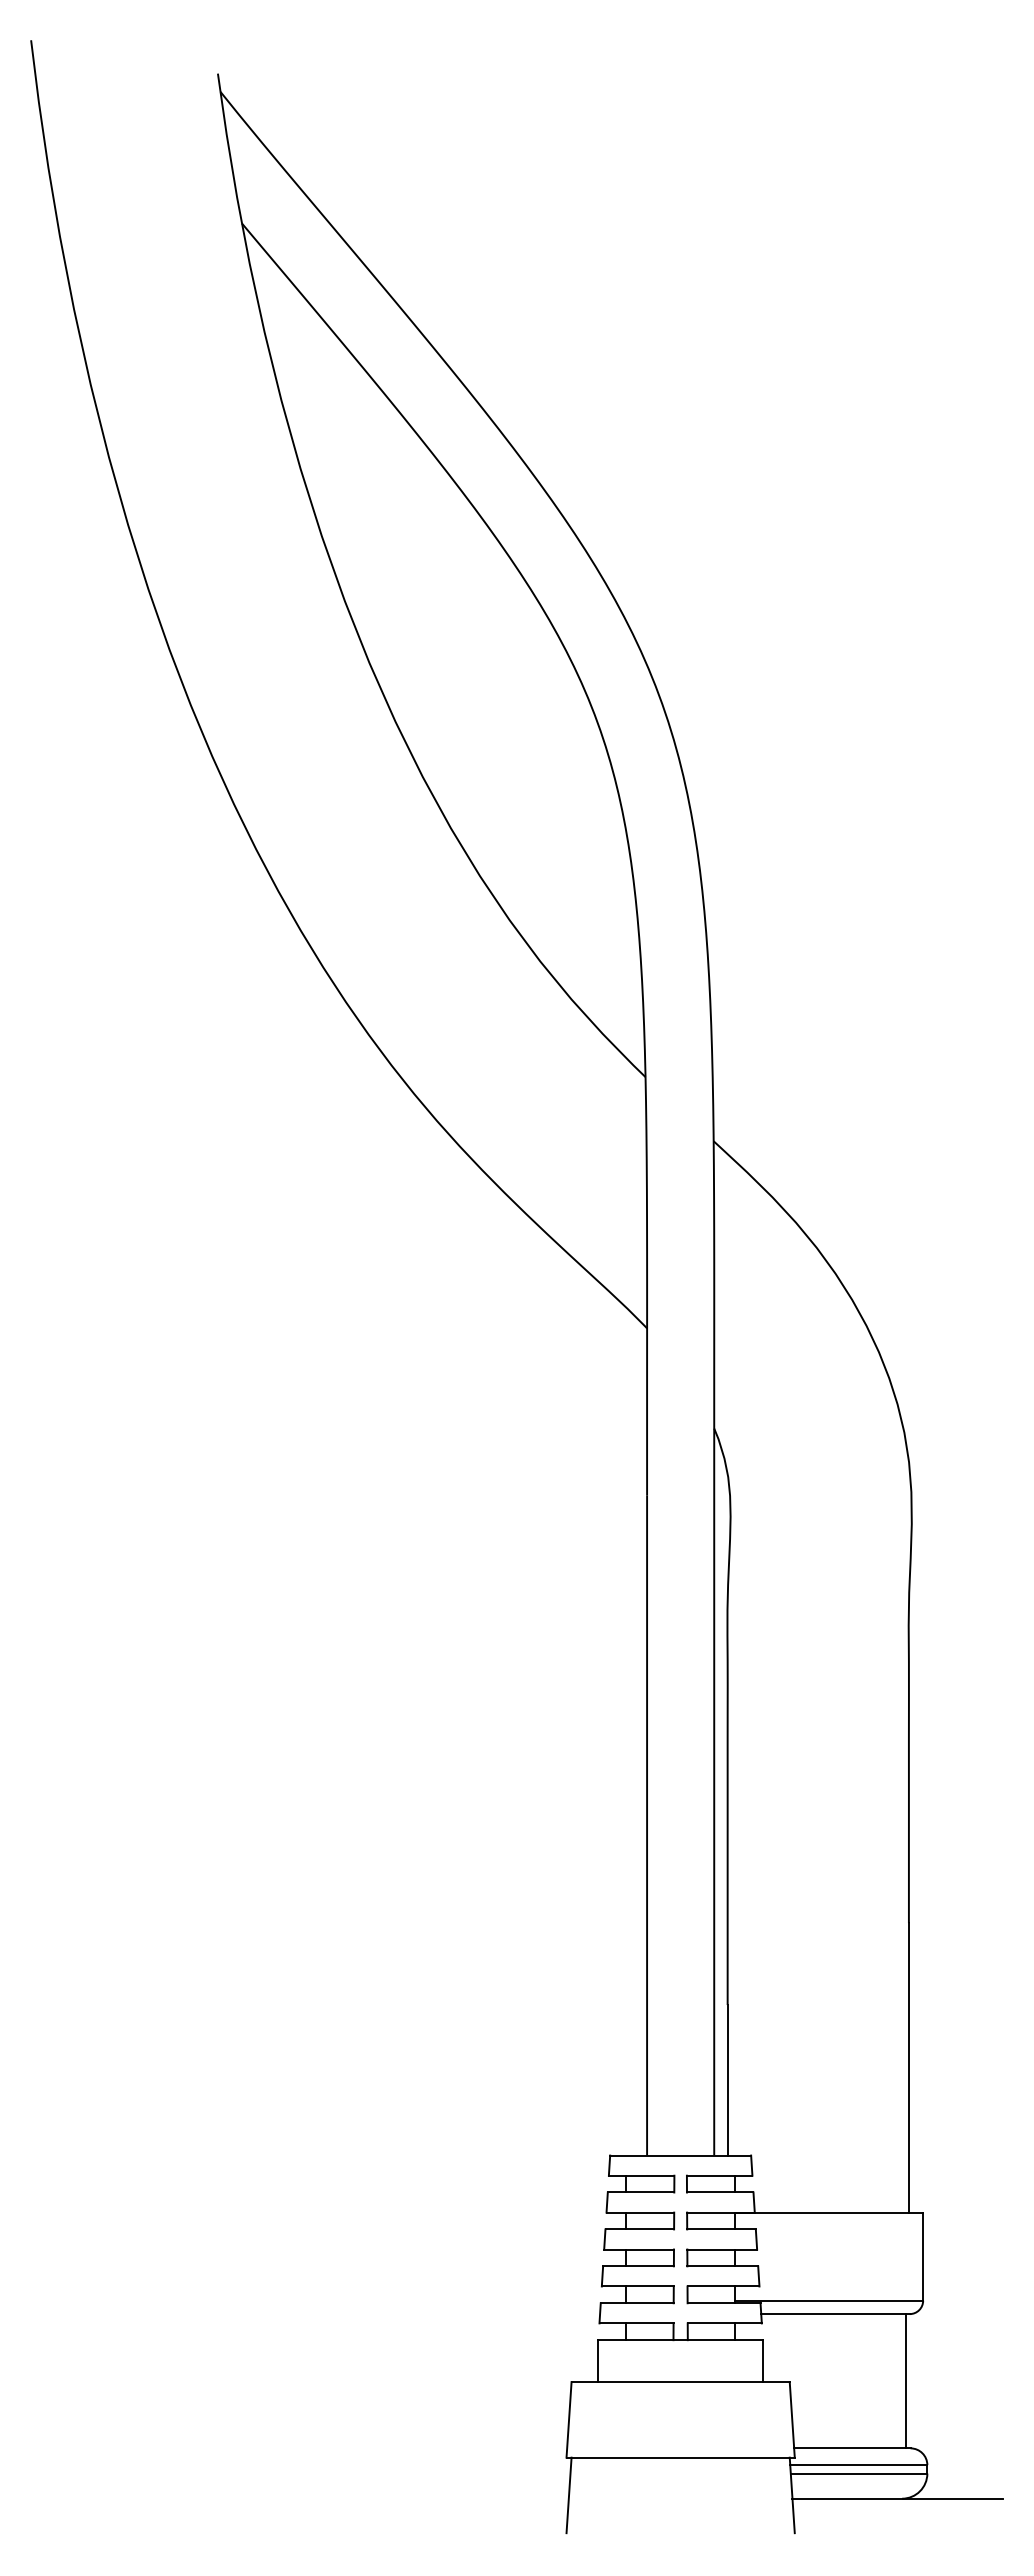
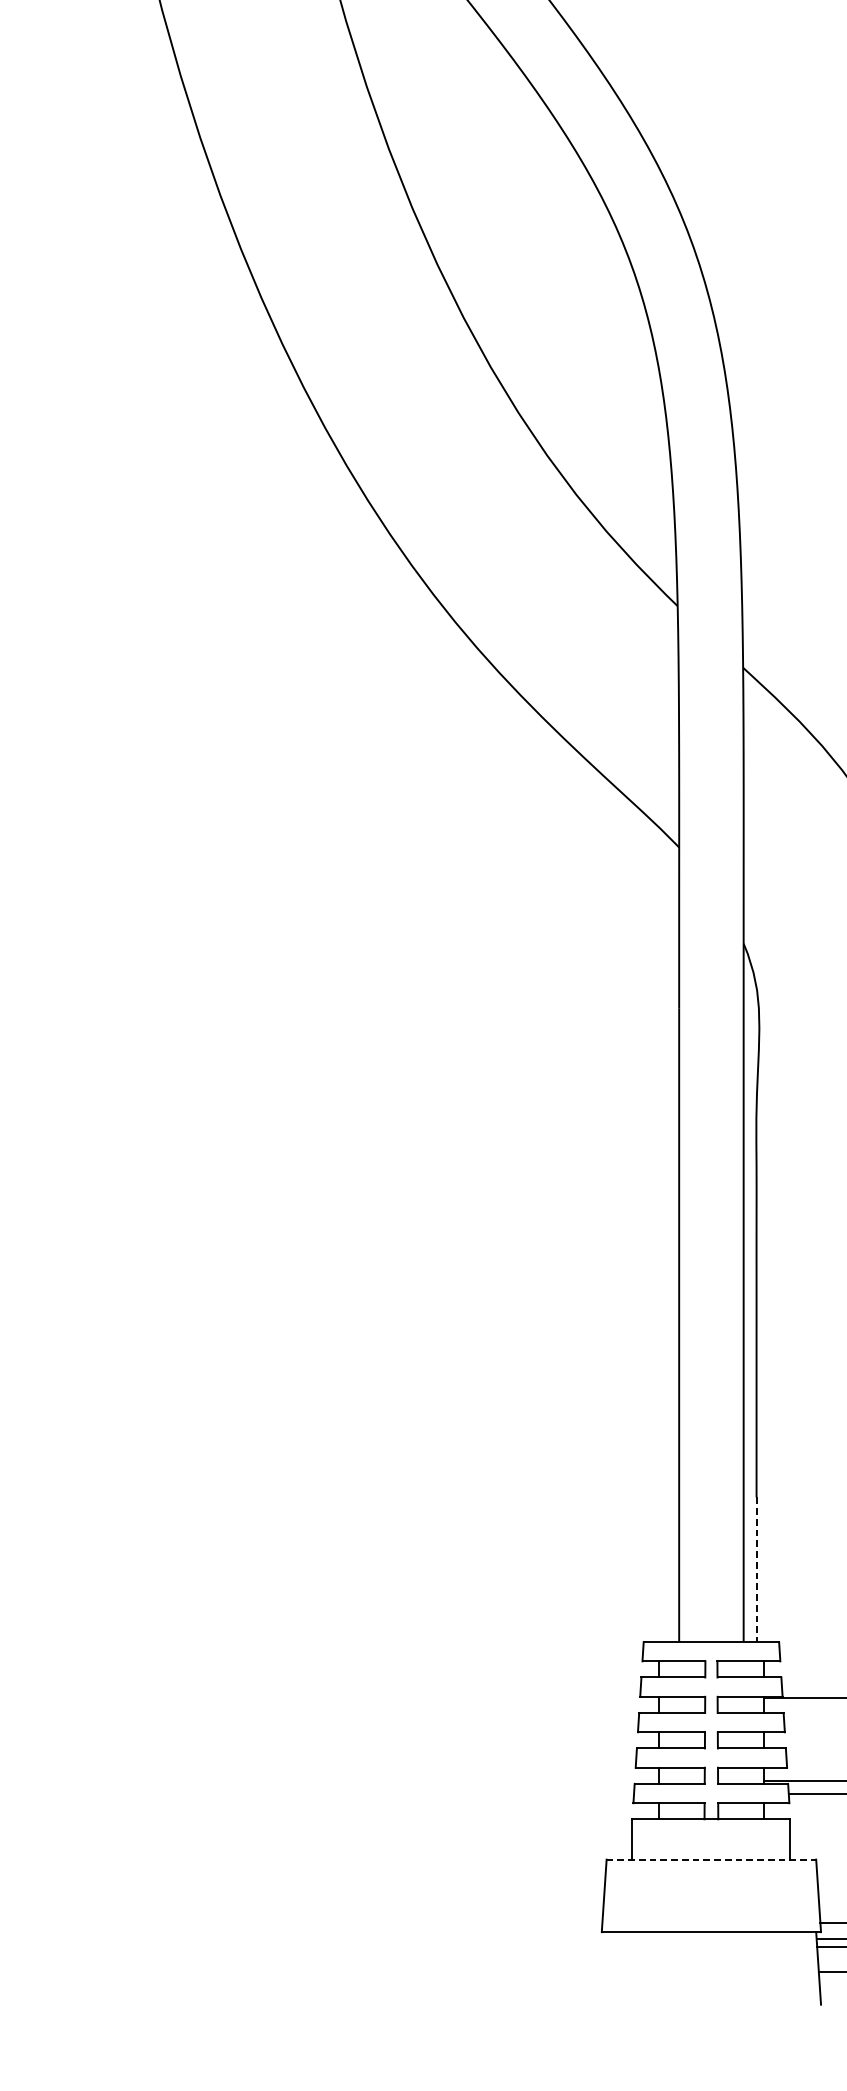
line: (727, 2080) -> (756, 1569), solid -> dashed
line: (681, 2382) -> (712, 1859), solid -> dashed
line: (568, 2495) -> (603, 1968), removed

